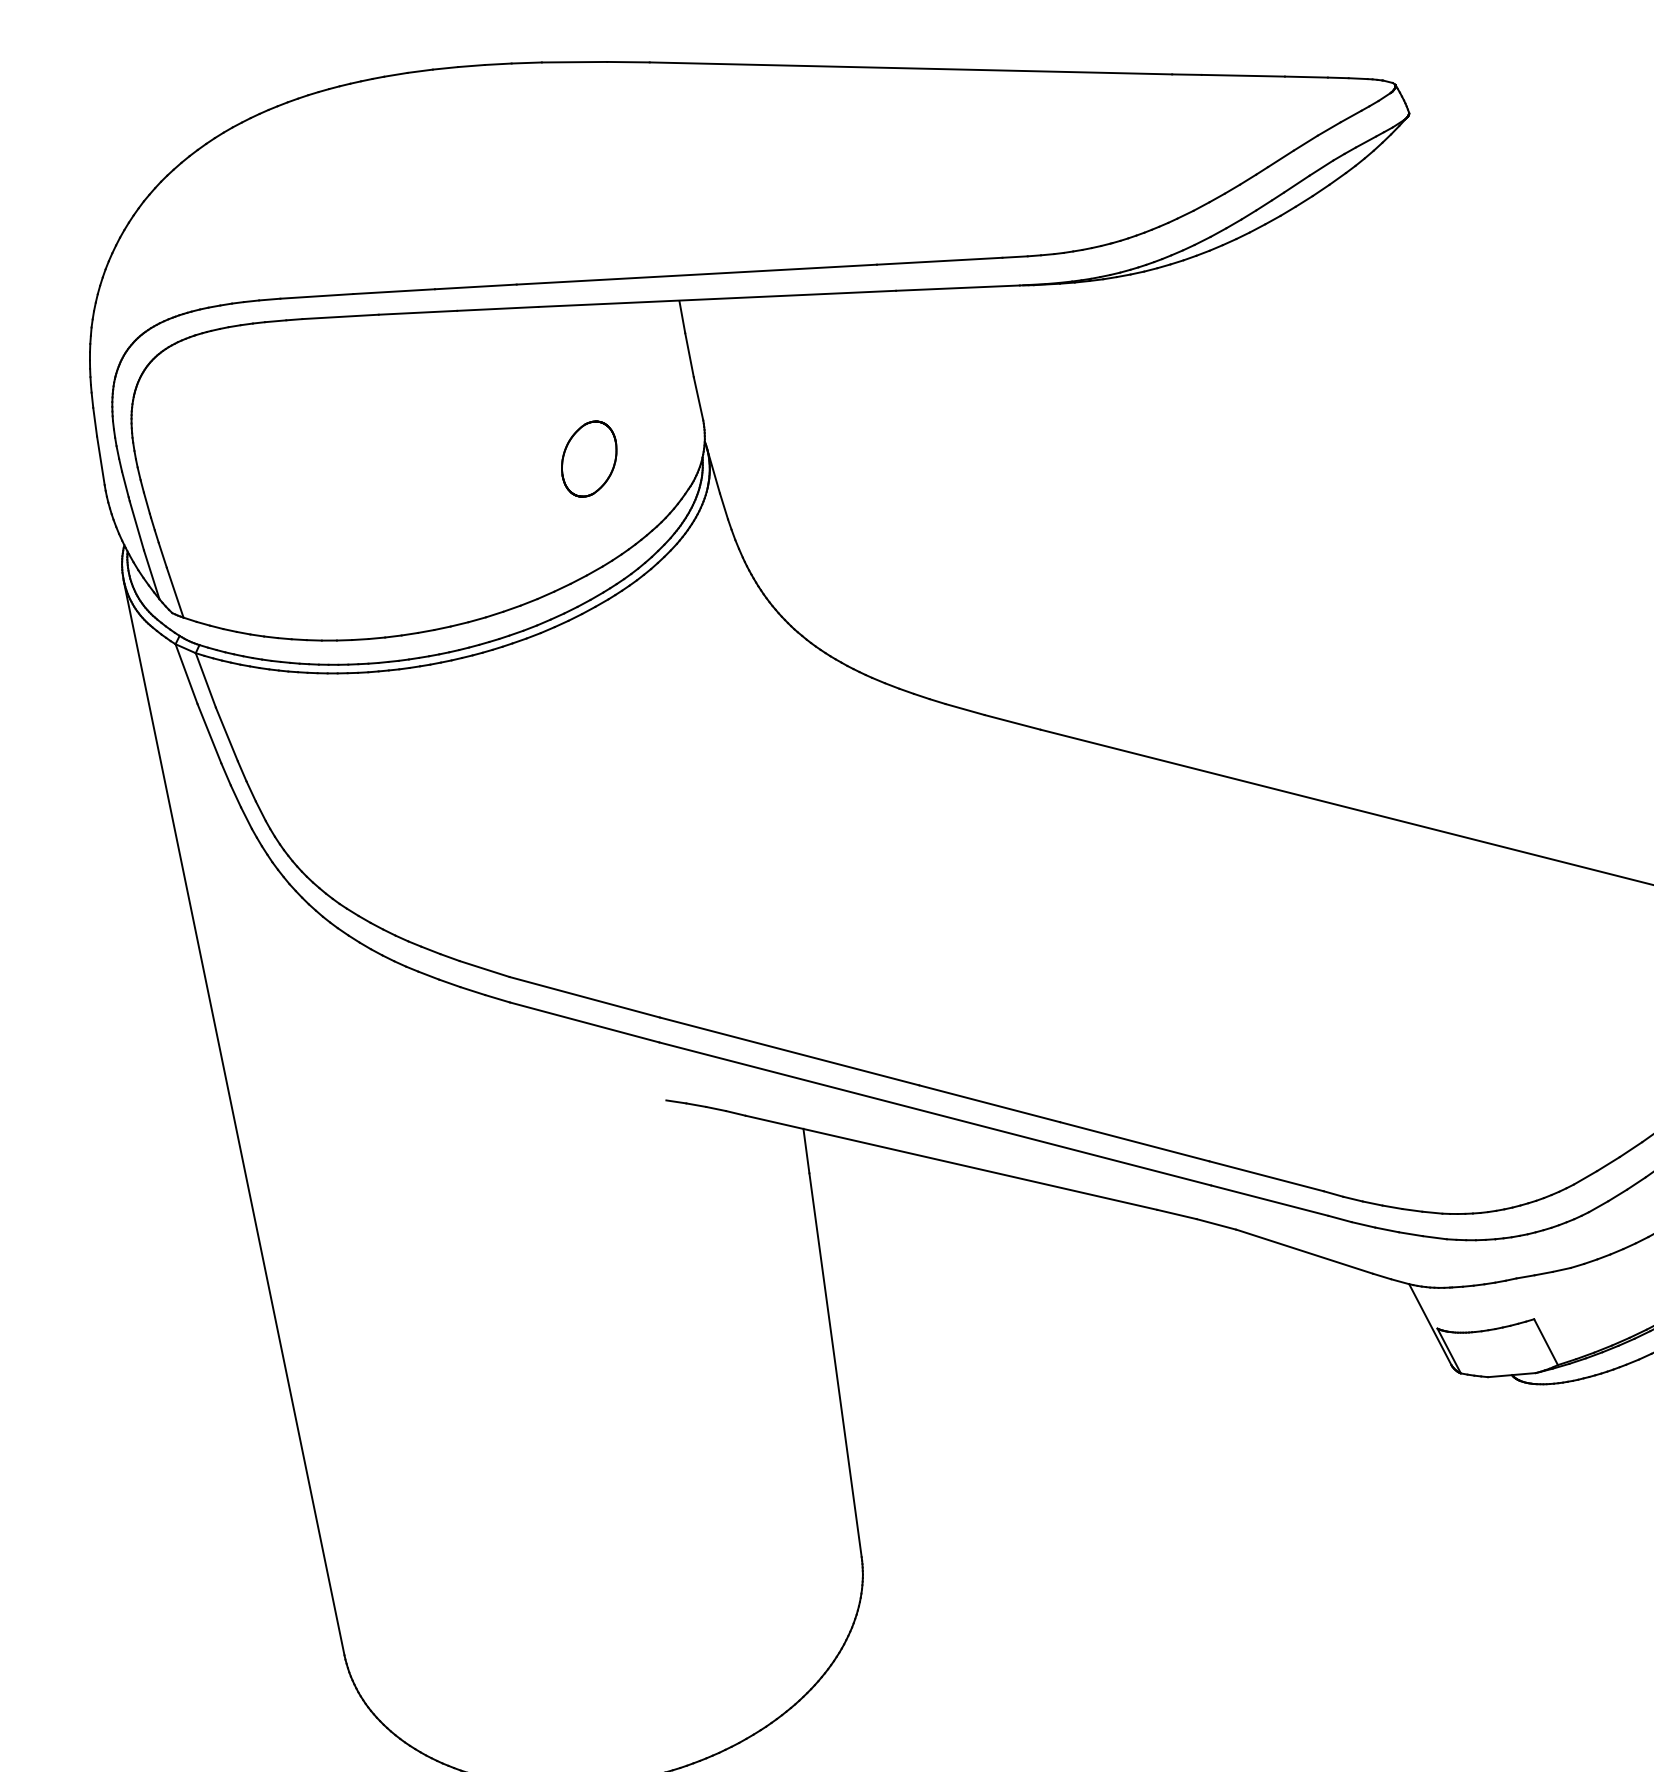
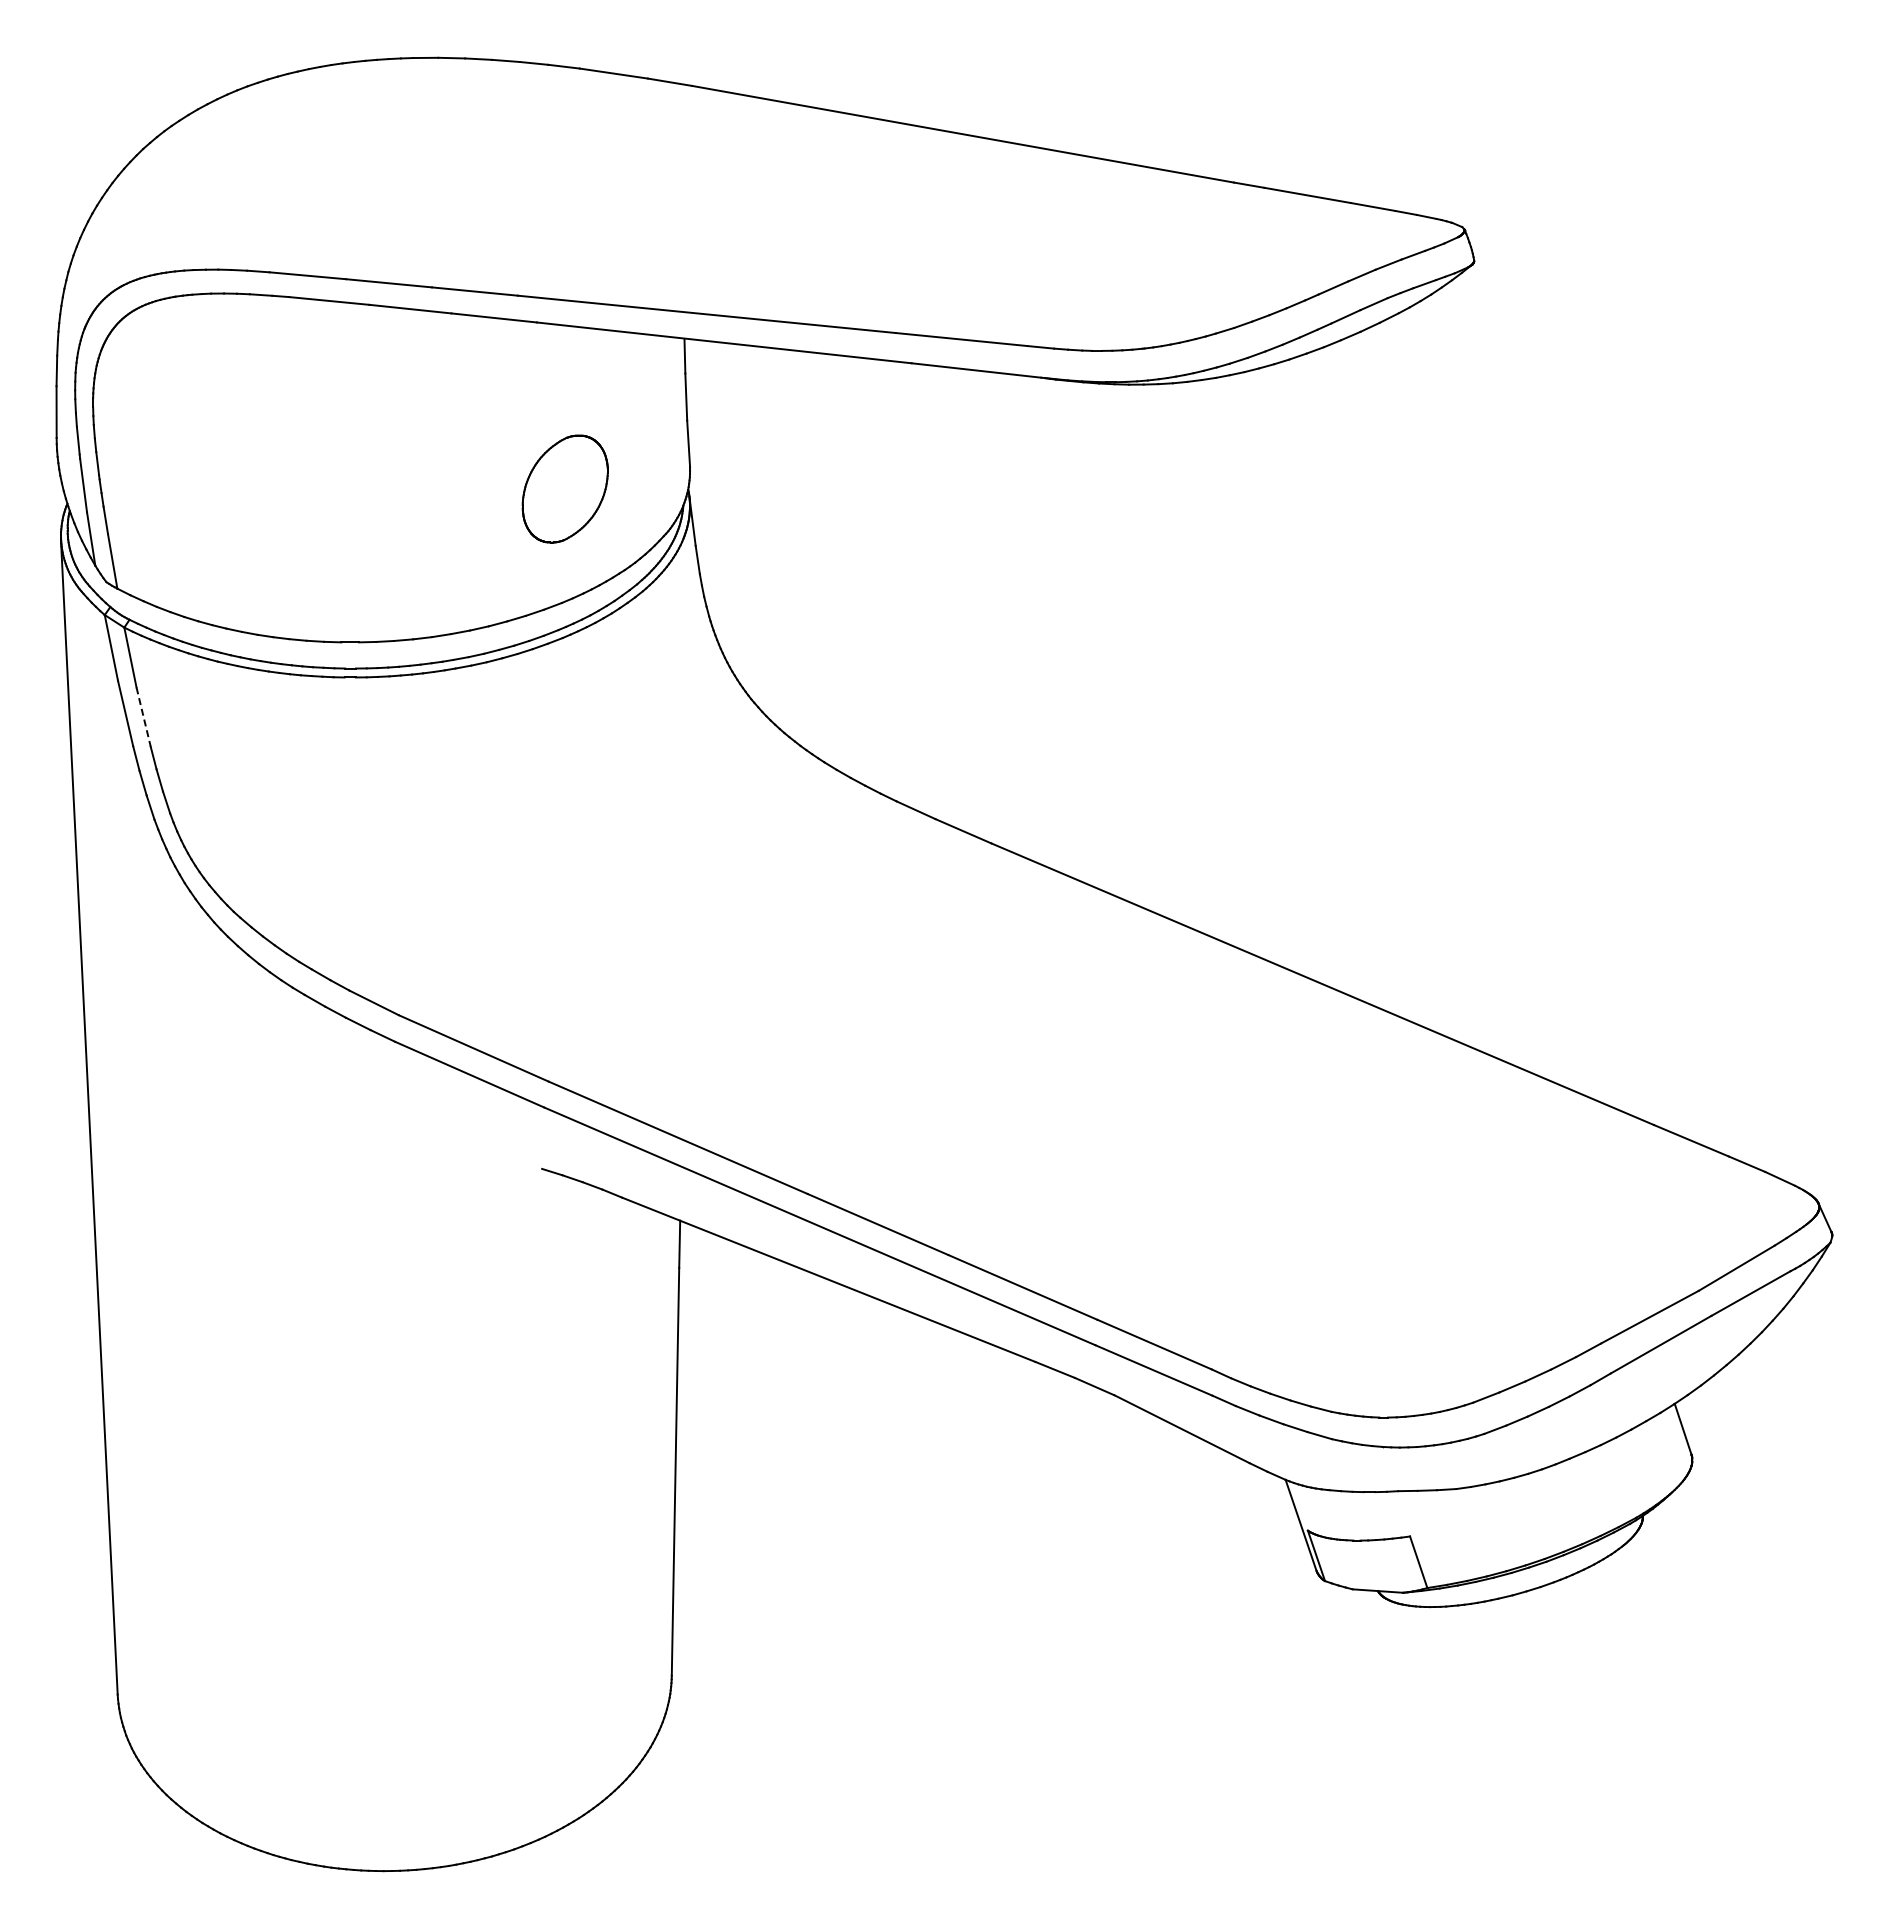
part: (588, 458) -> (564, 488), size x1.4
line: (226, 734) -> (143, 717), solid -> dashed

